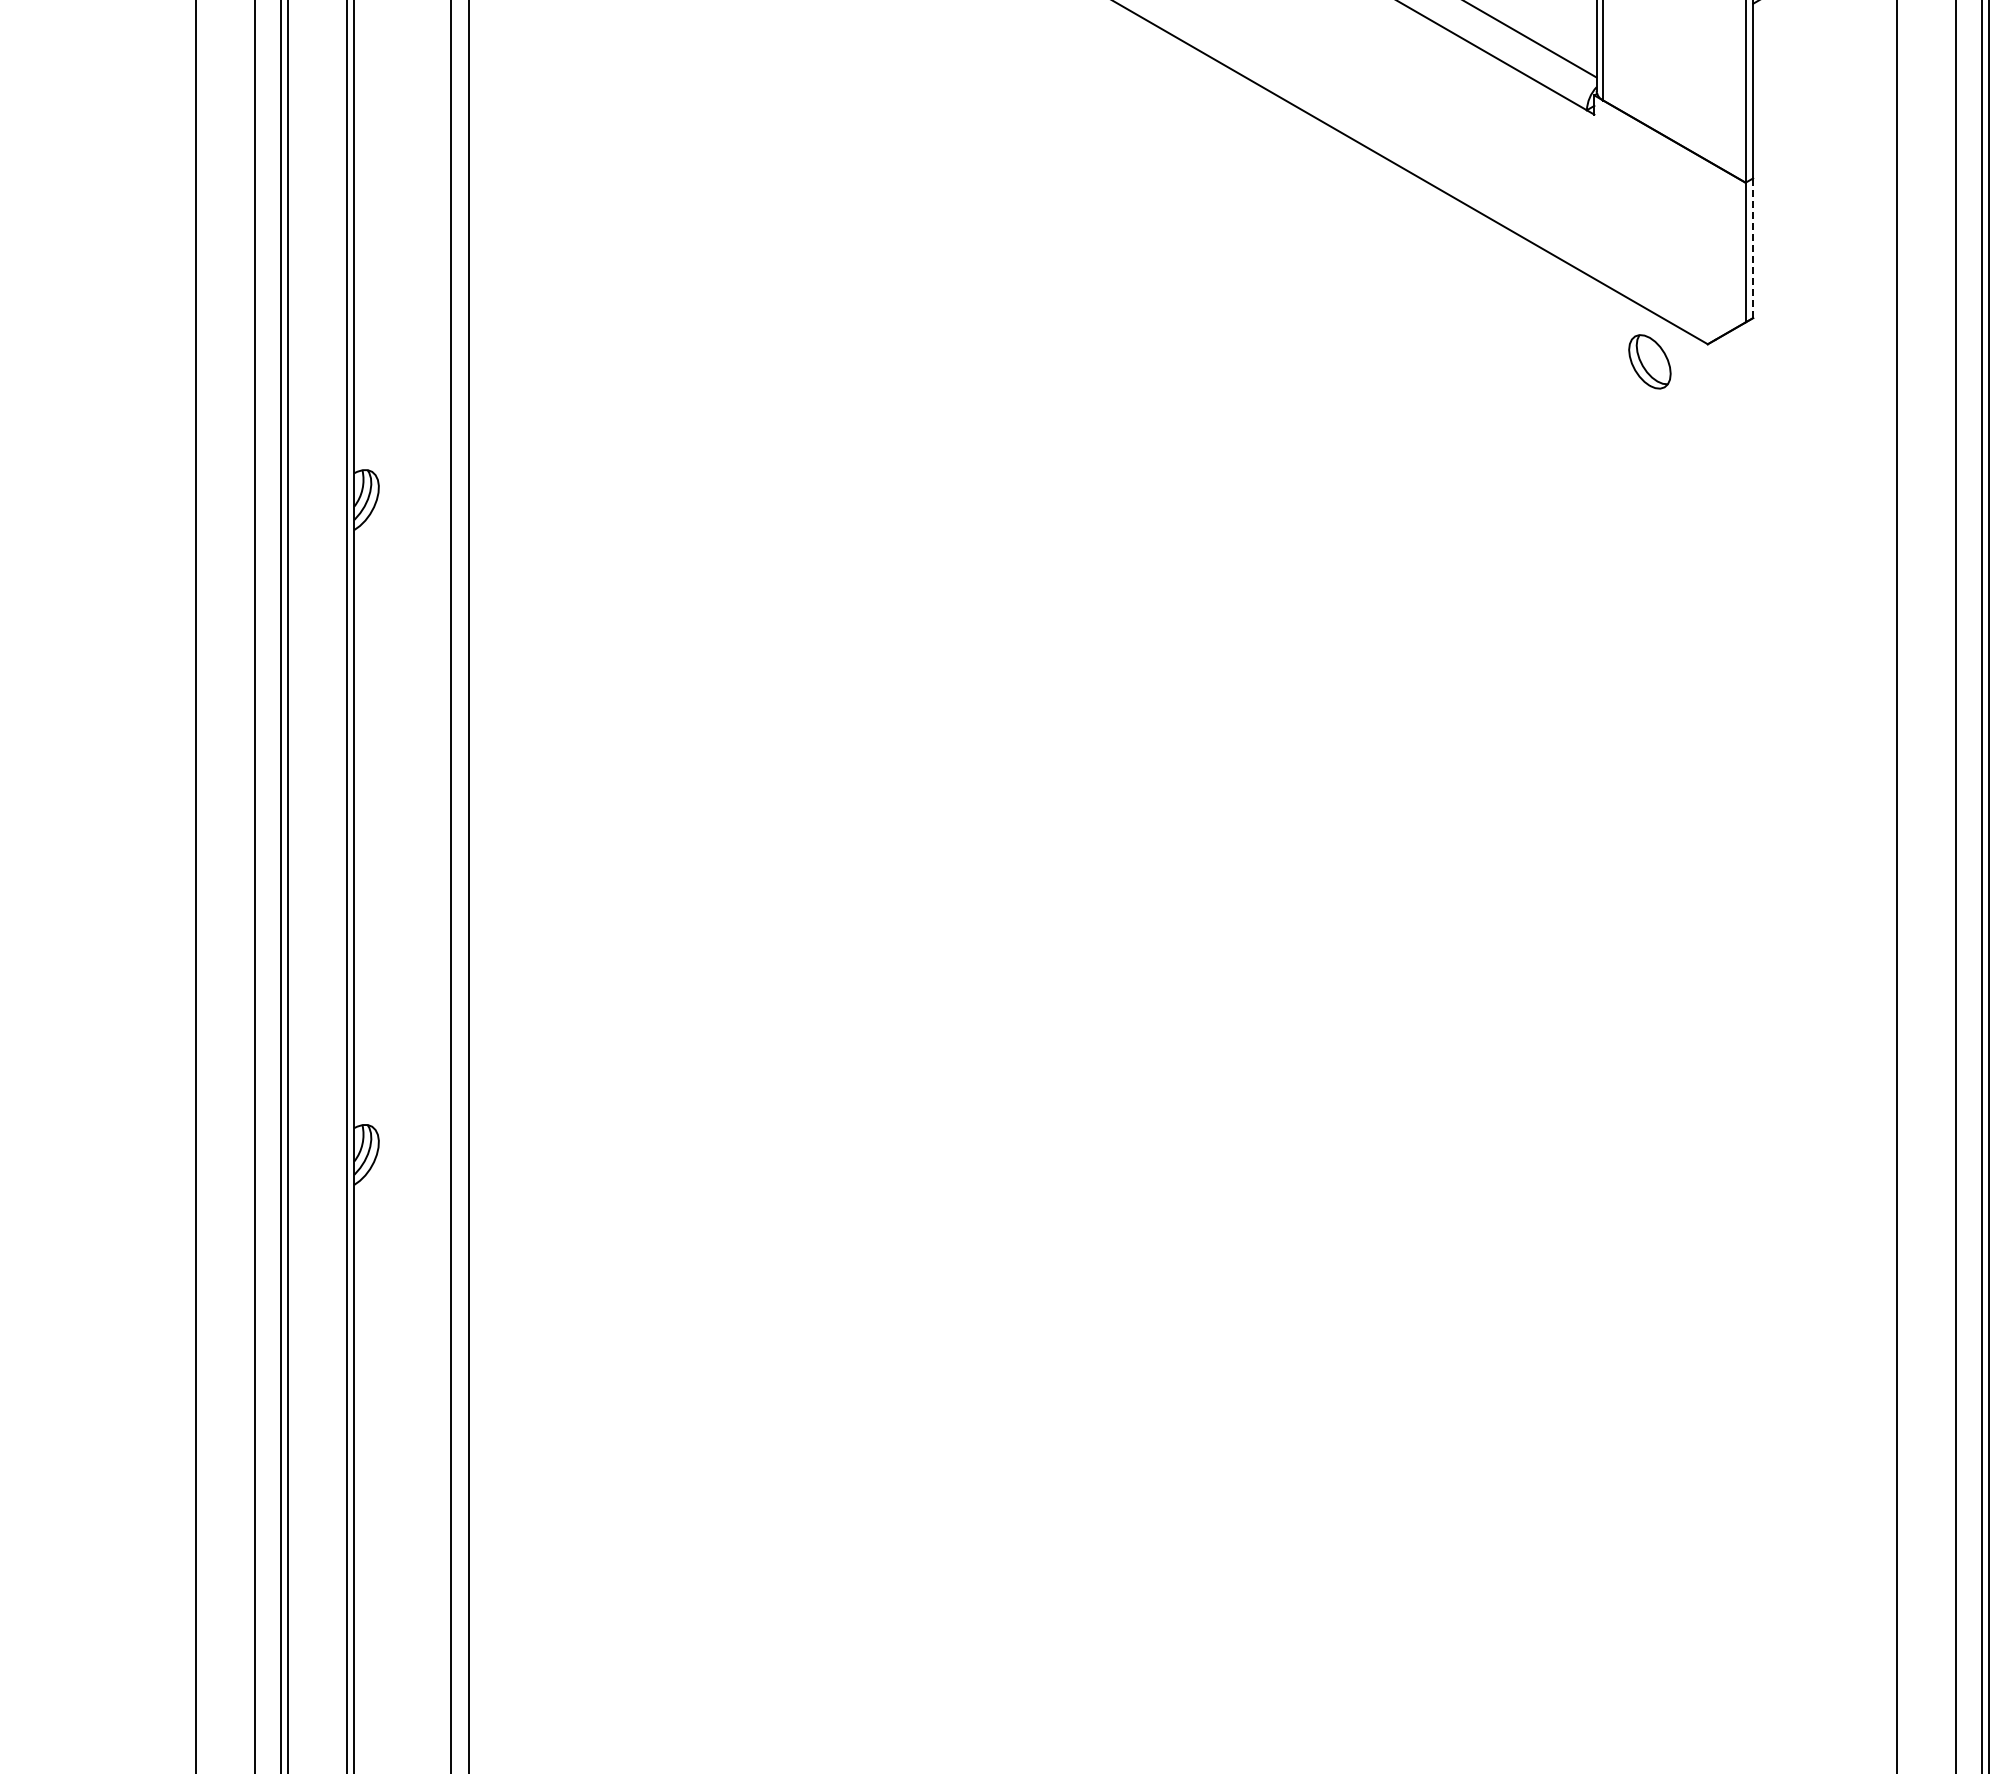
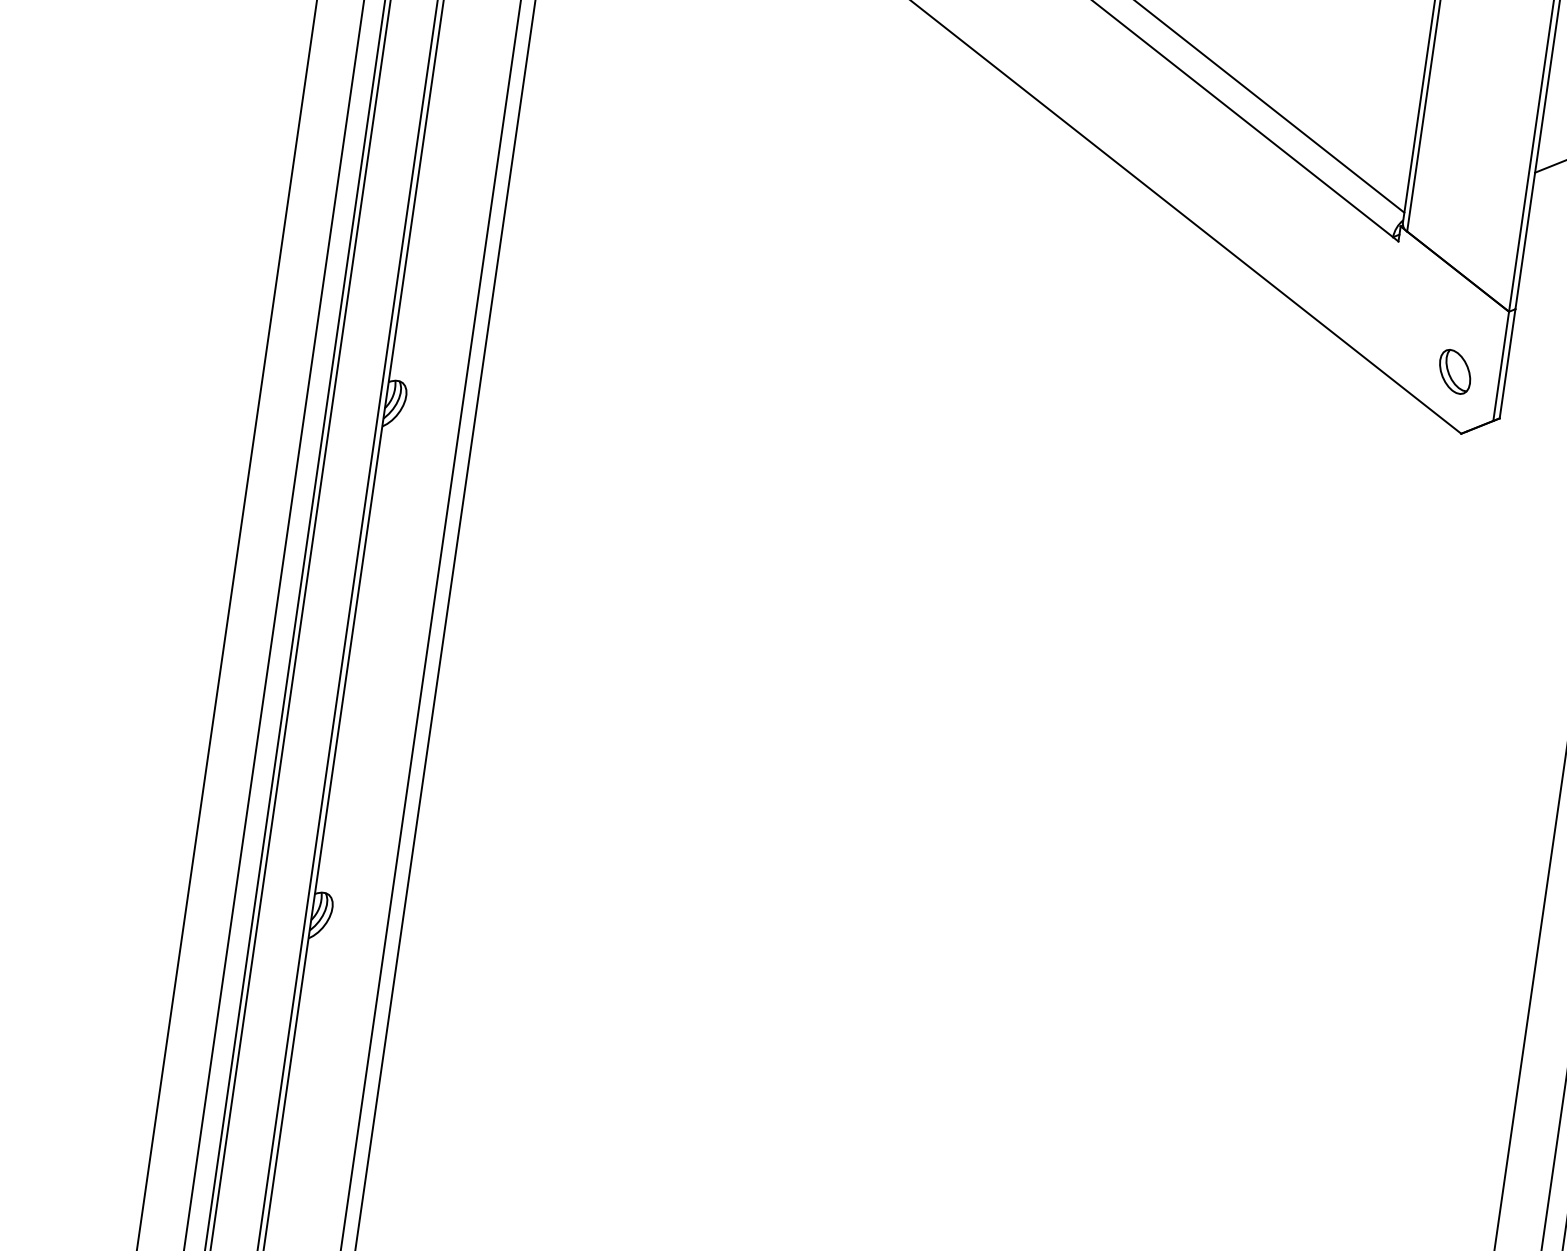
line: (1753, 248) -> (1507, 364), dashed -> solid
part: (1649, 361) -> (1454, 371), moved

